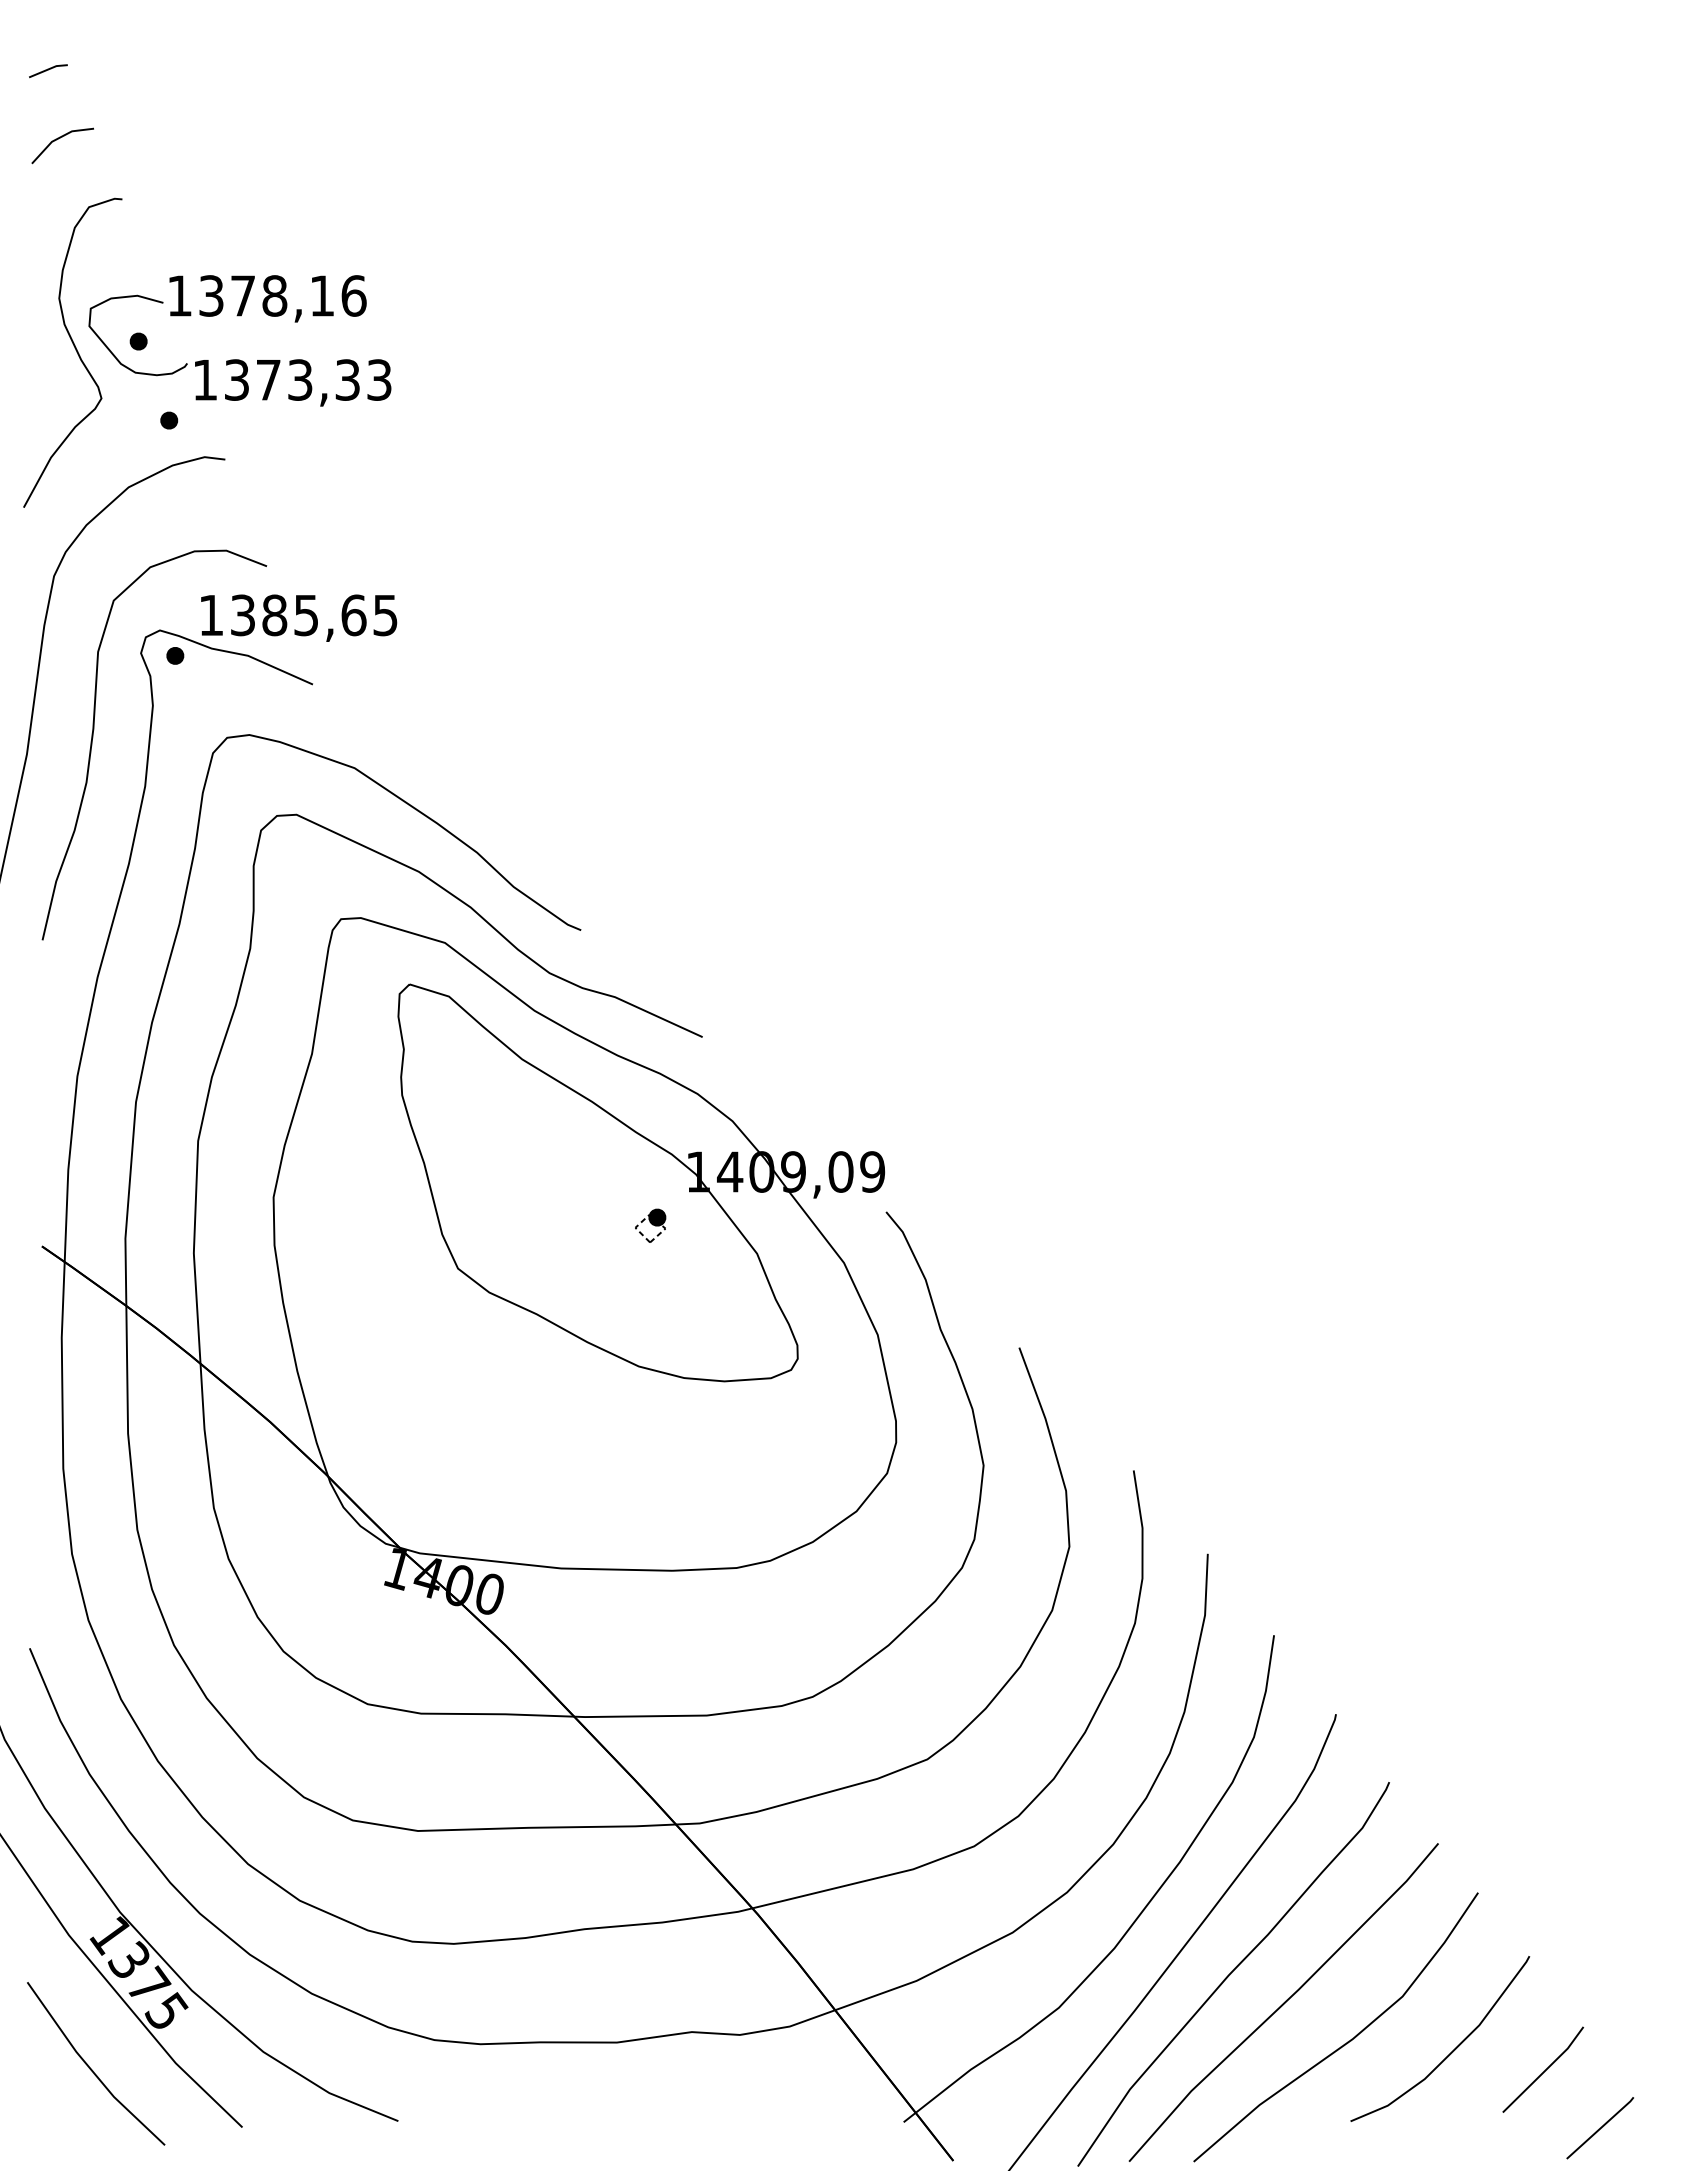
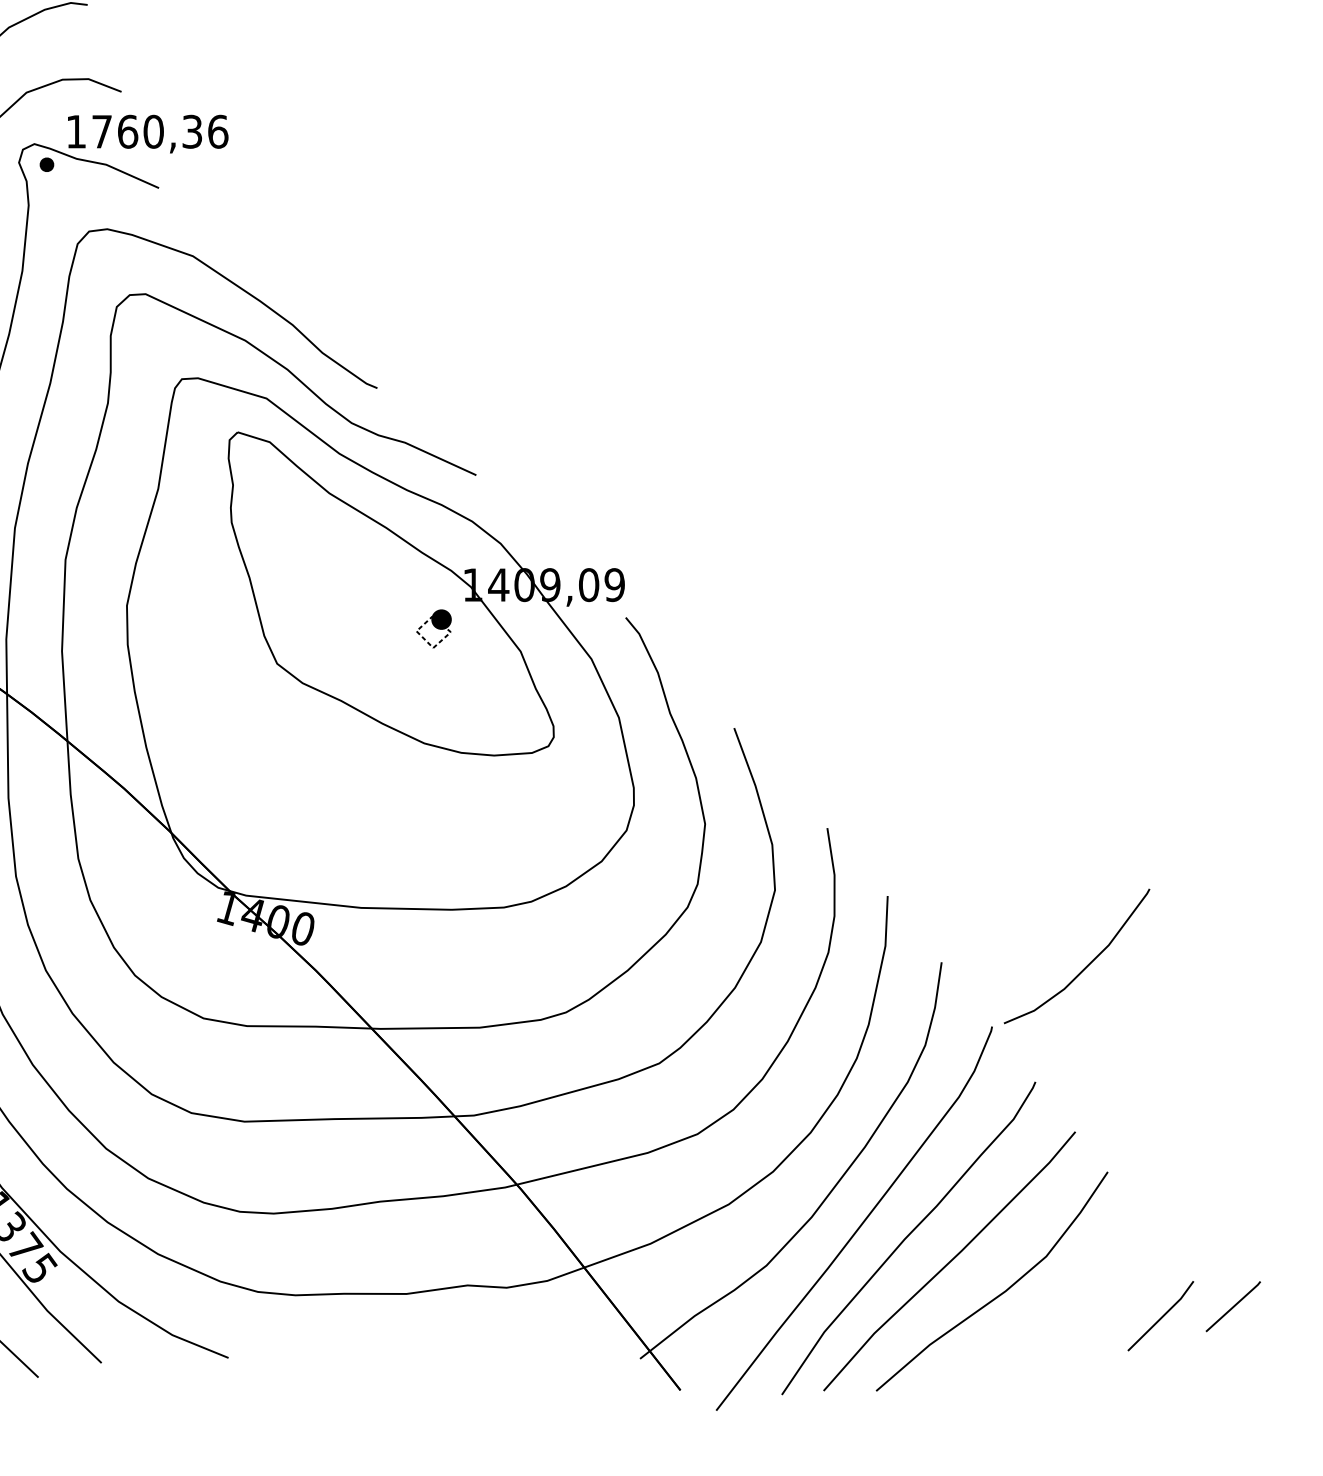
text: (314, 615) -> (160, 131), 1385,65 -> 1760,36
part: (650, 1225) -> (433, 628), size x1.4
curve: (1452, 2050) -> (1086, 965), moved
line: (1599, 2128) -> (1232, 1306), moved

